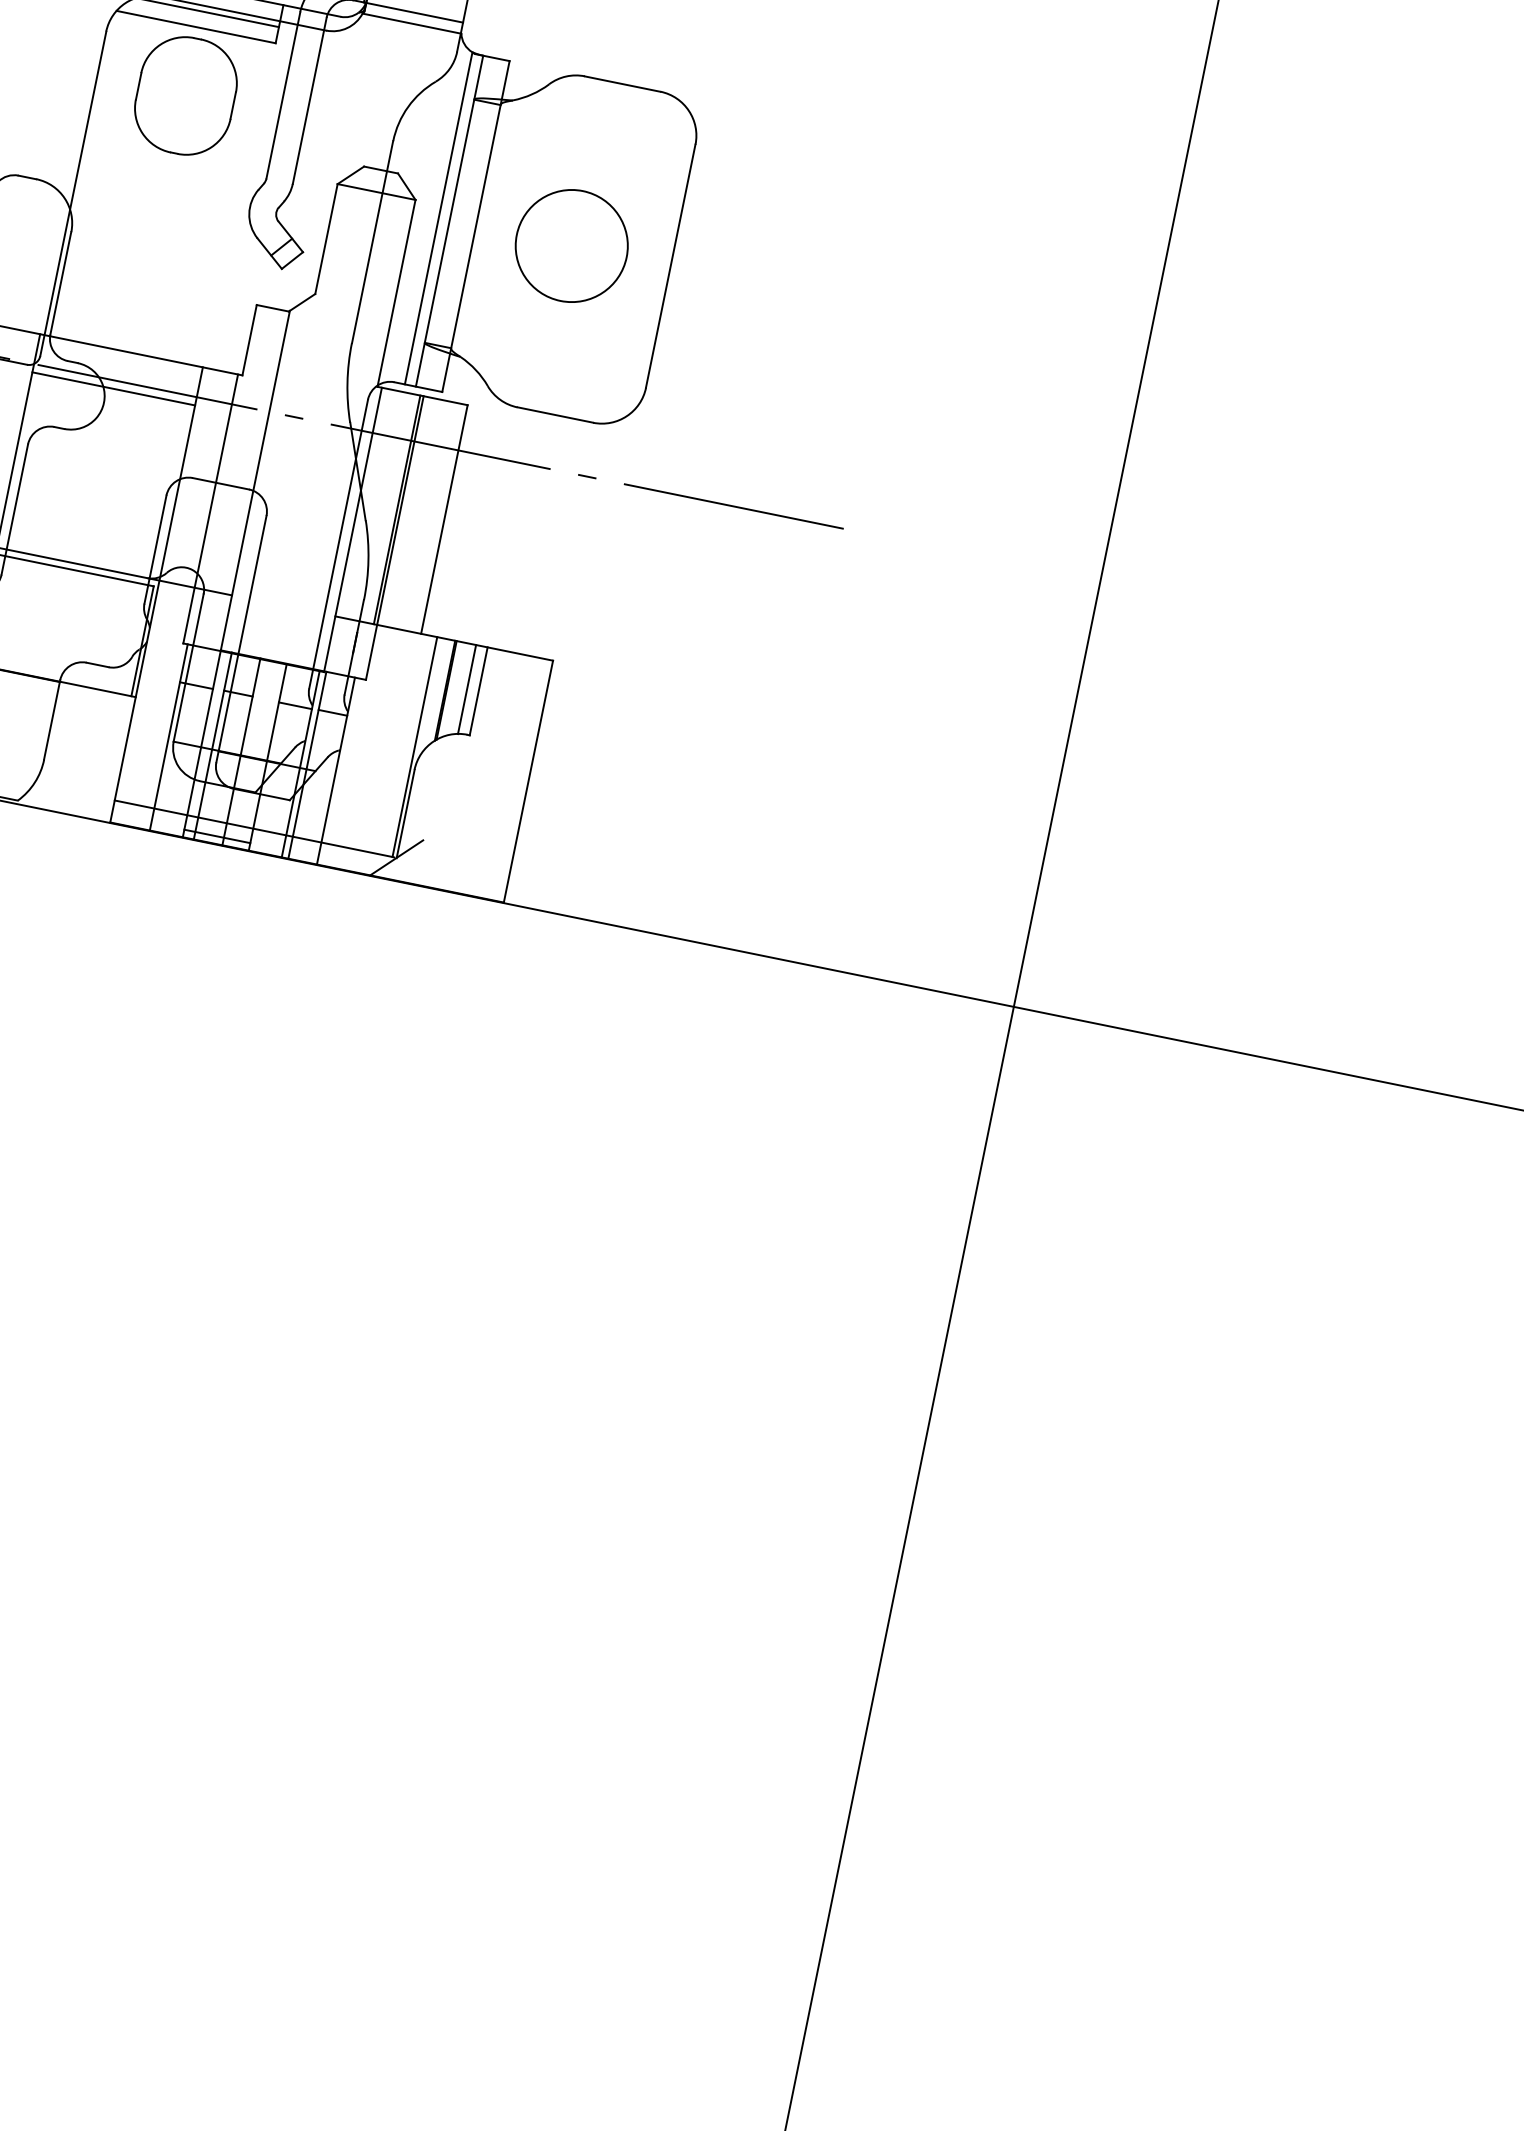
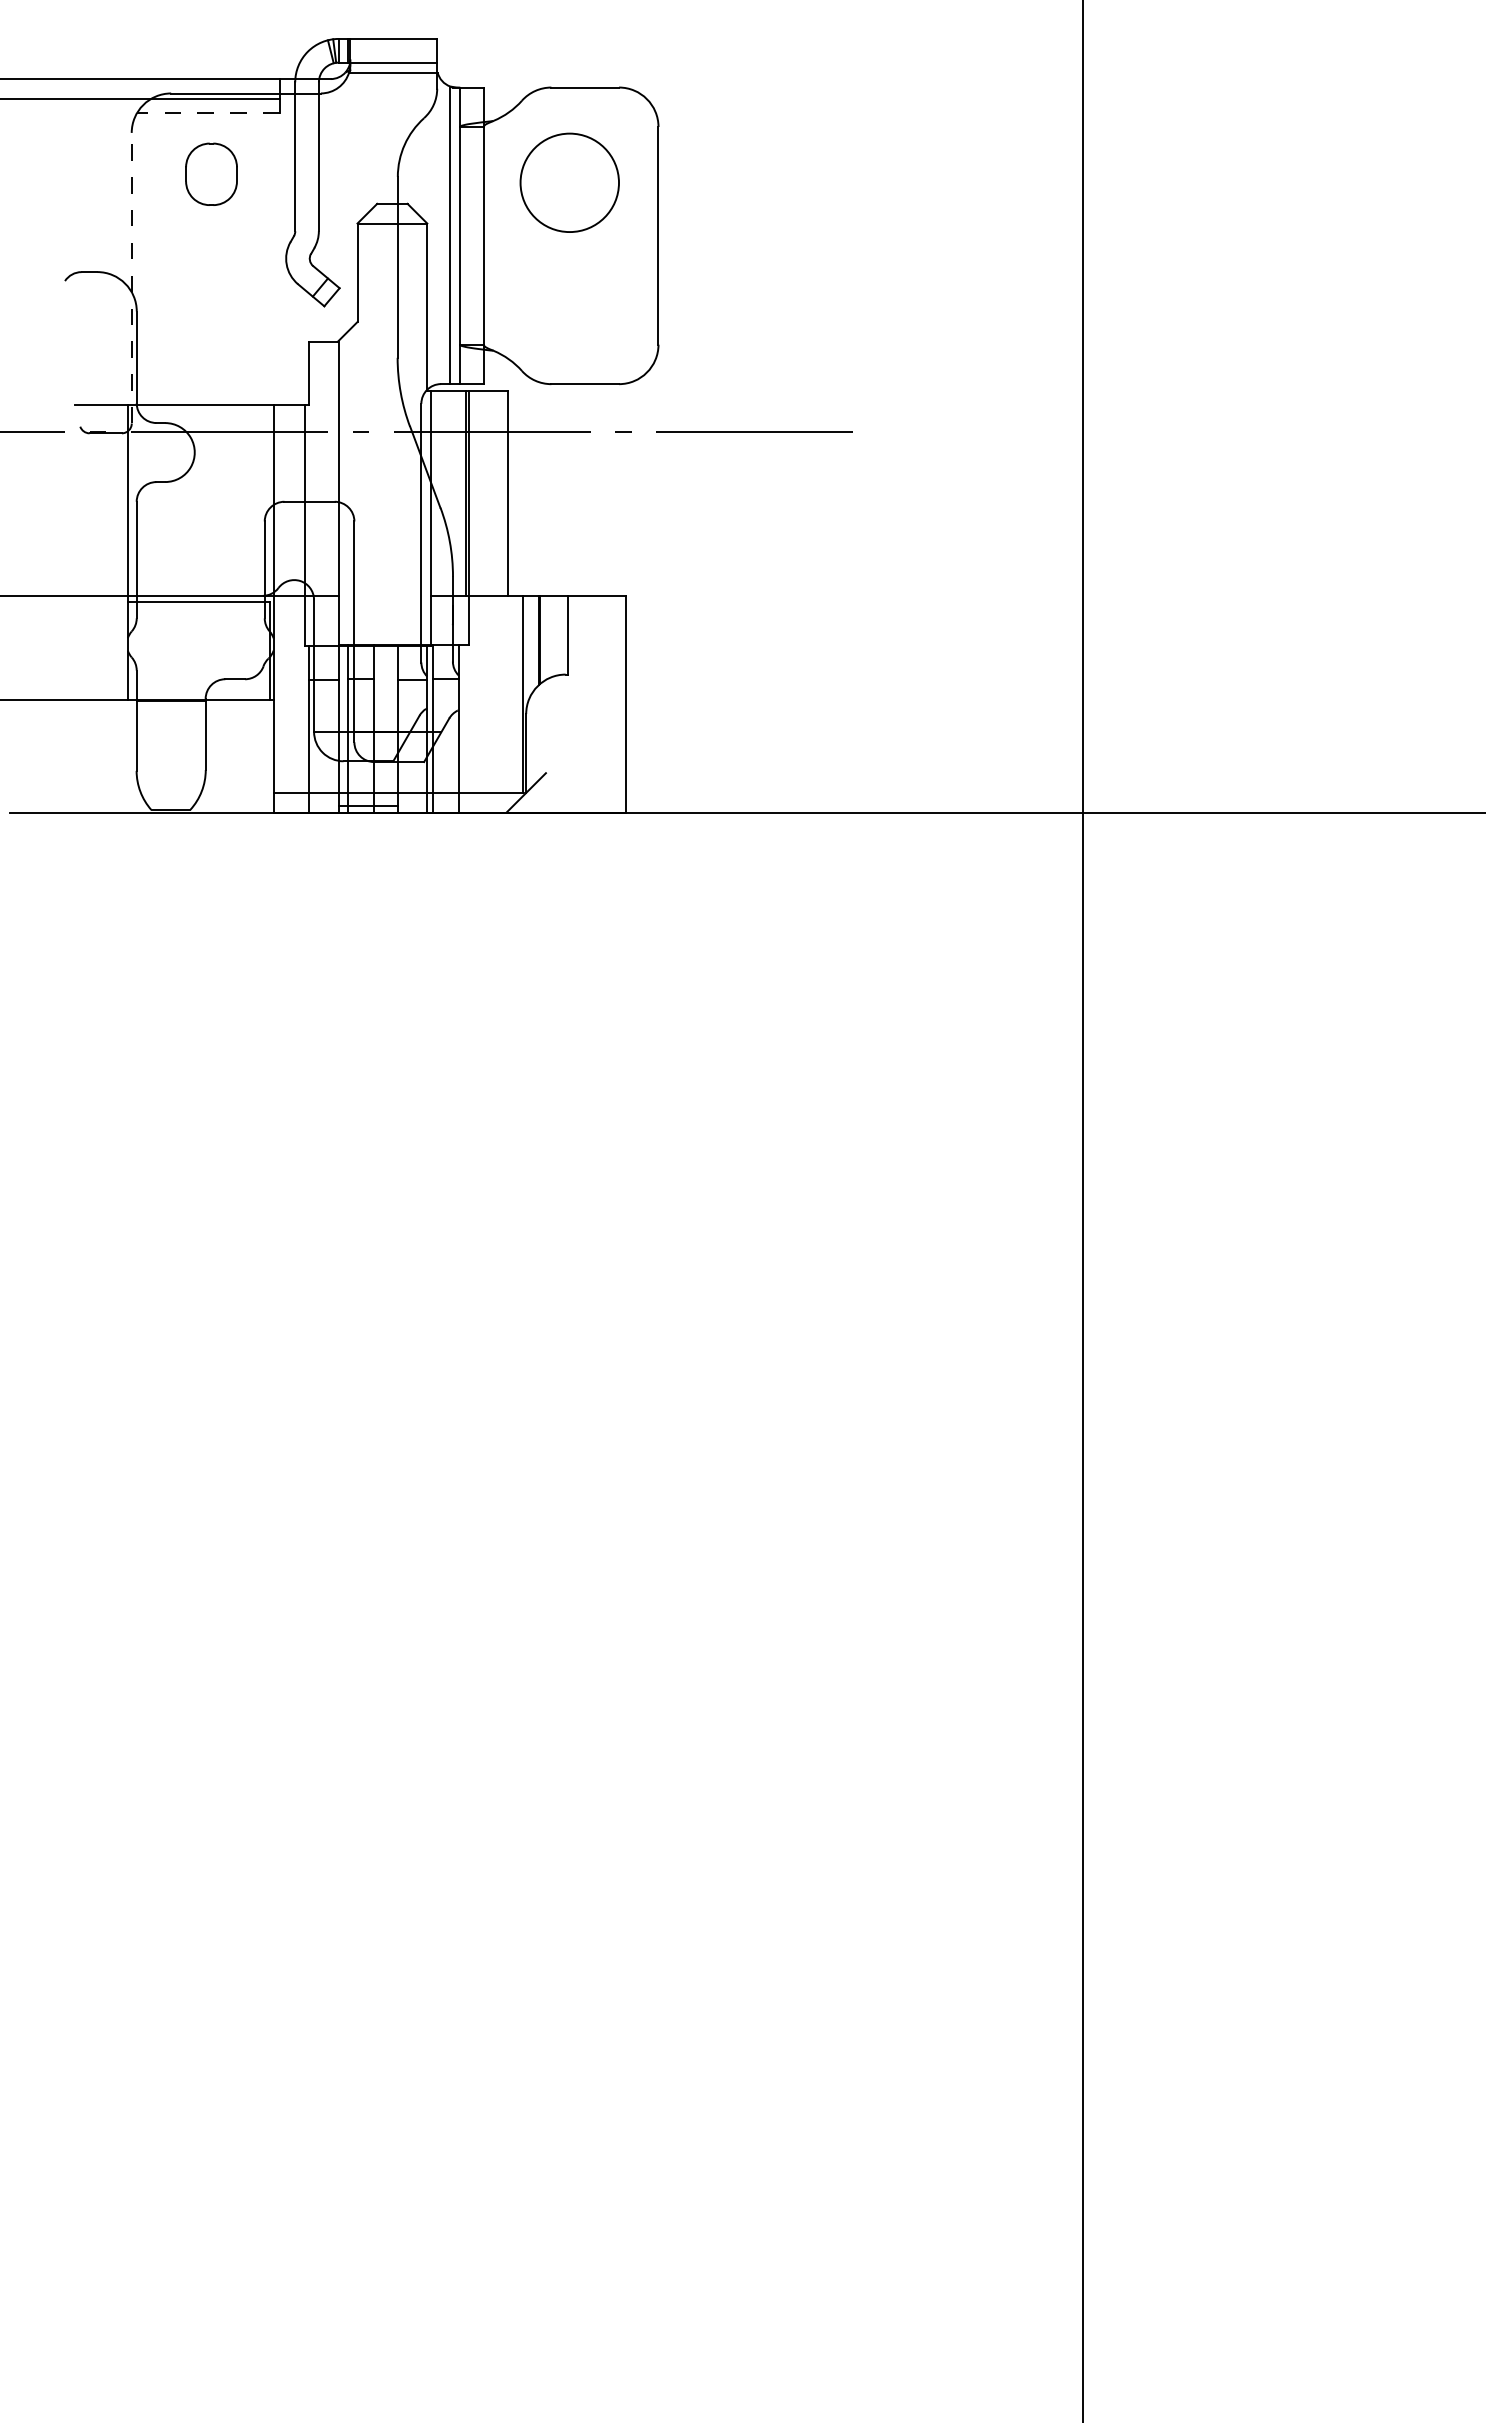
line: (195, 27) -> (207, 113), solid -> dashed
part: (185, 96) -> (211, 174), size x0.6
line: (73, 192) -> (131, 277), solid -> dashed
part: (571, 245) -> (569, 182), moved
line: (113, 388) -> (200, 438), removed
line: (467, 689) -> (557, 635), removed

